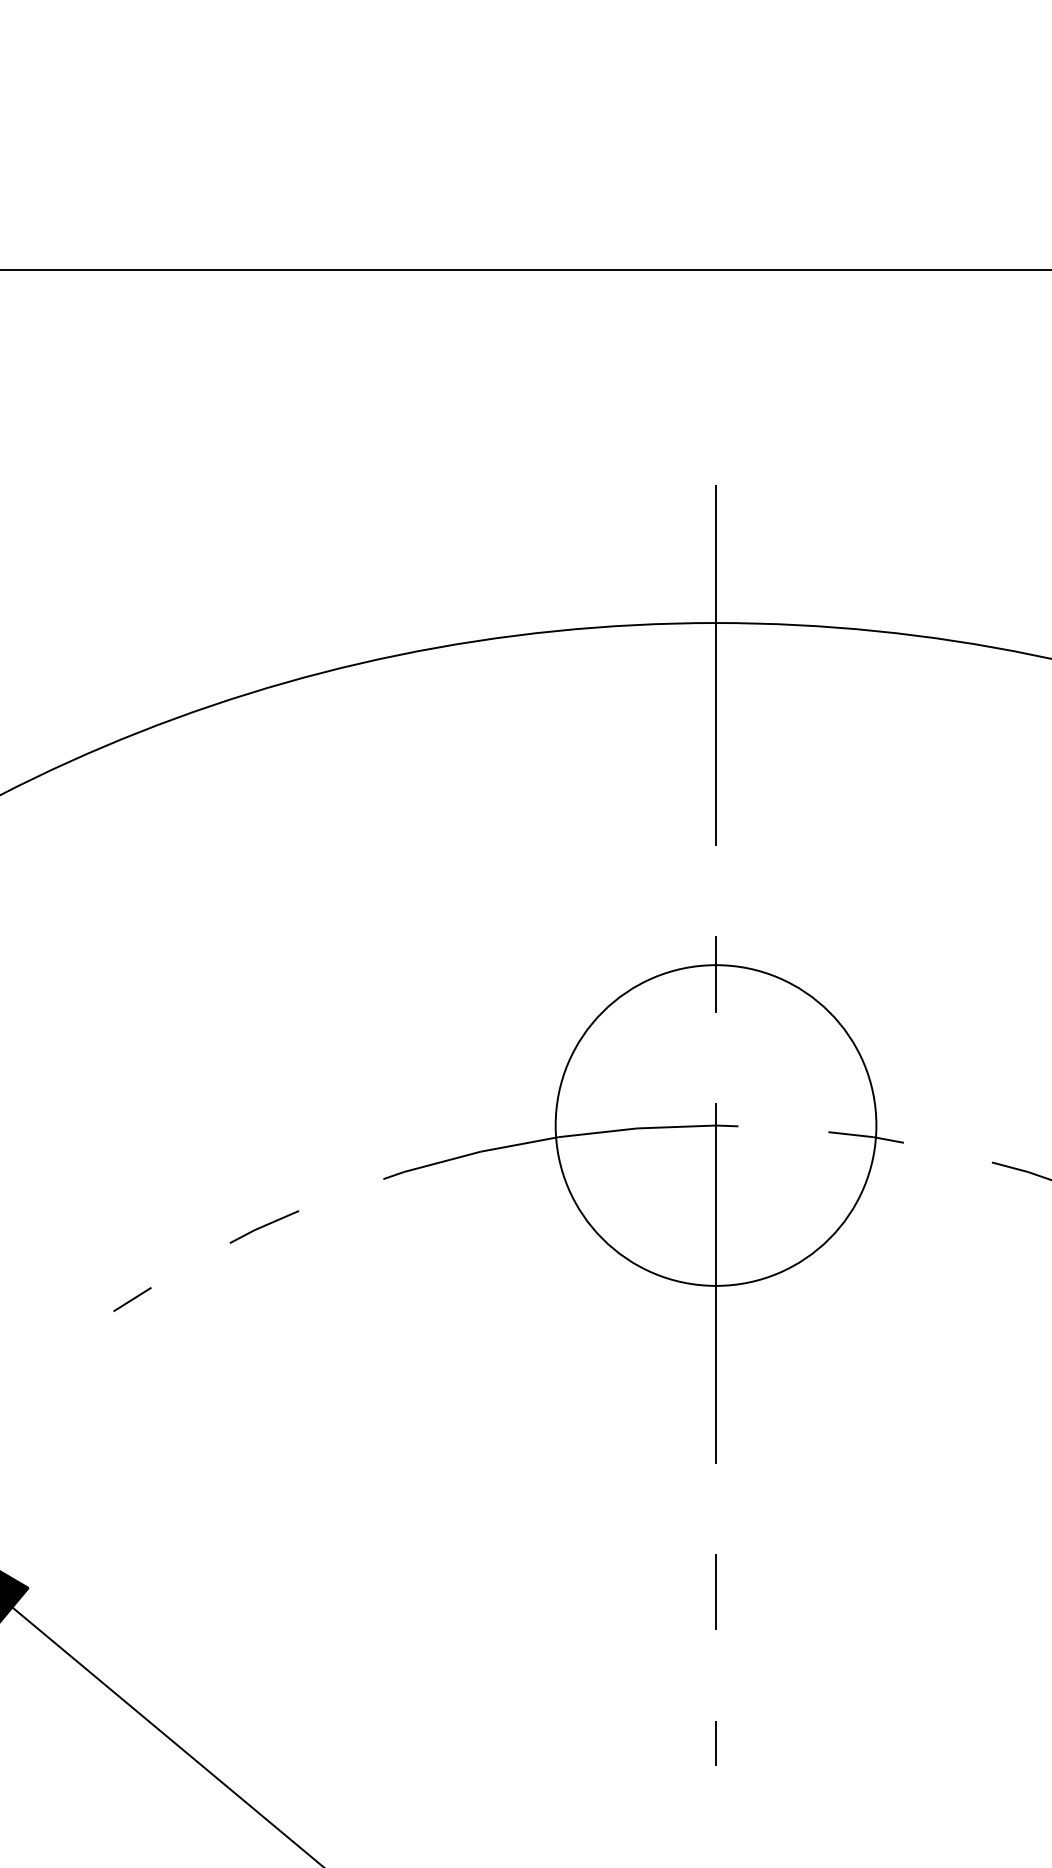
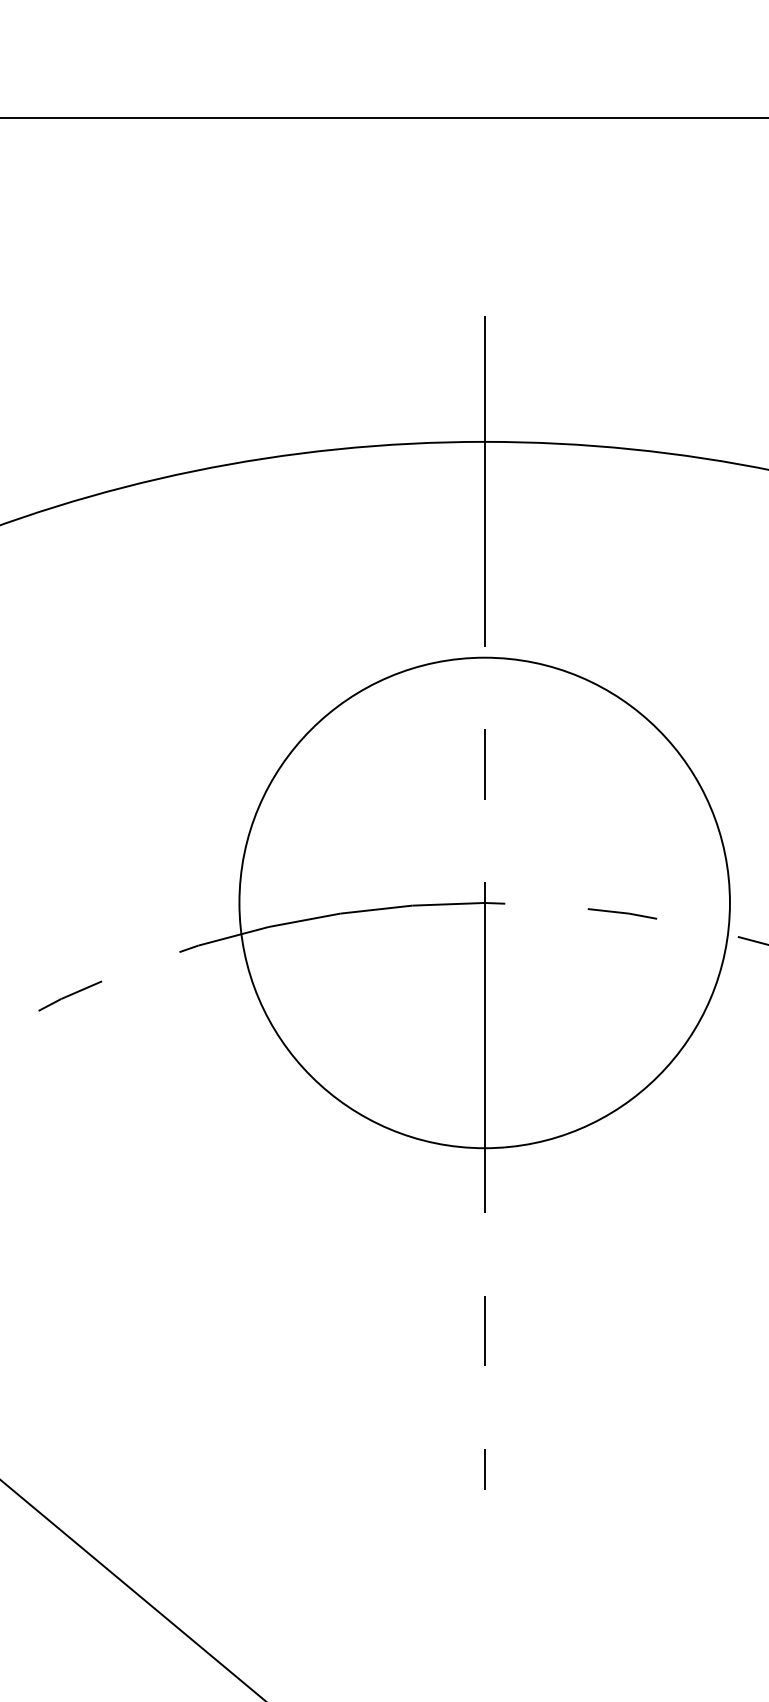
circle: (715, 1125) -> (484, 902), size x1.67

